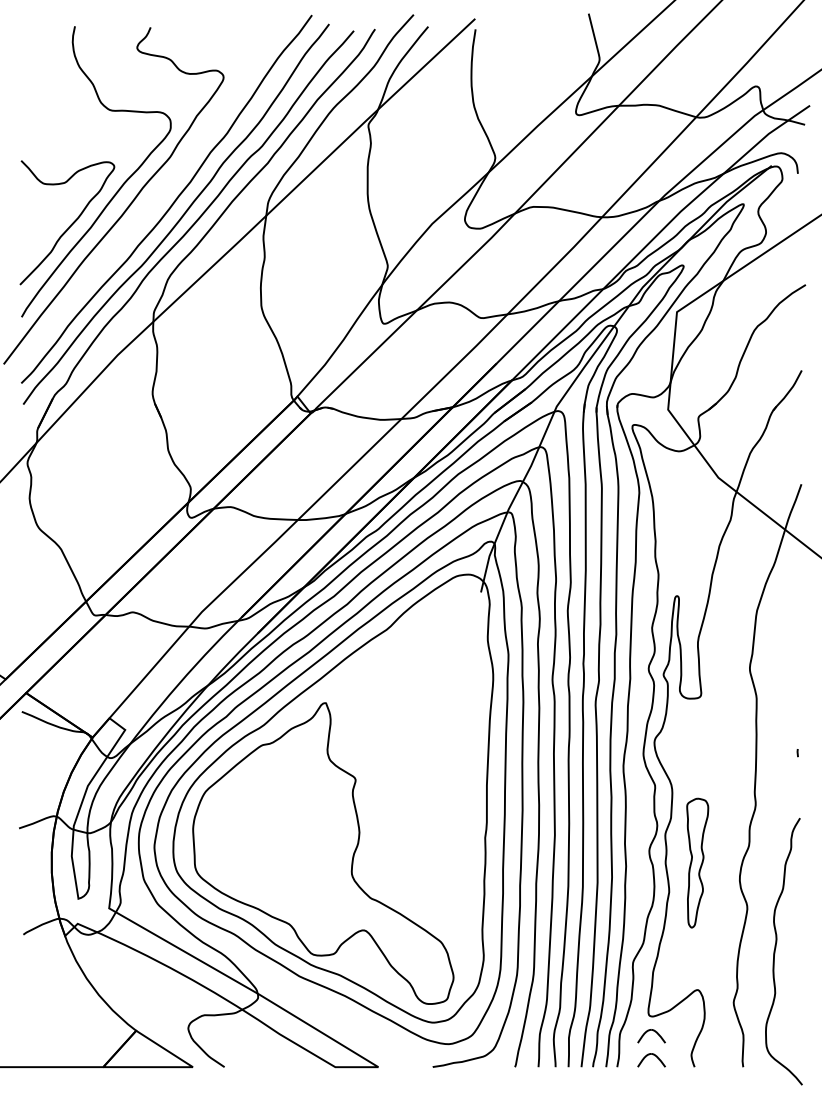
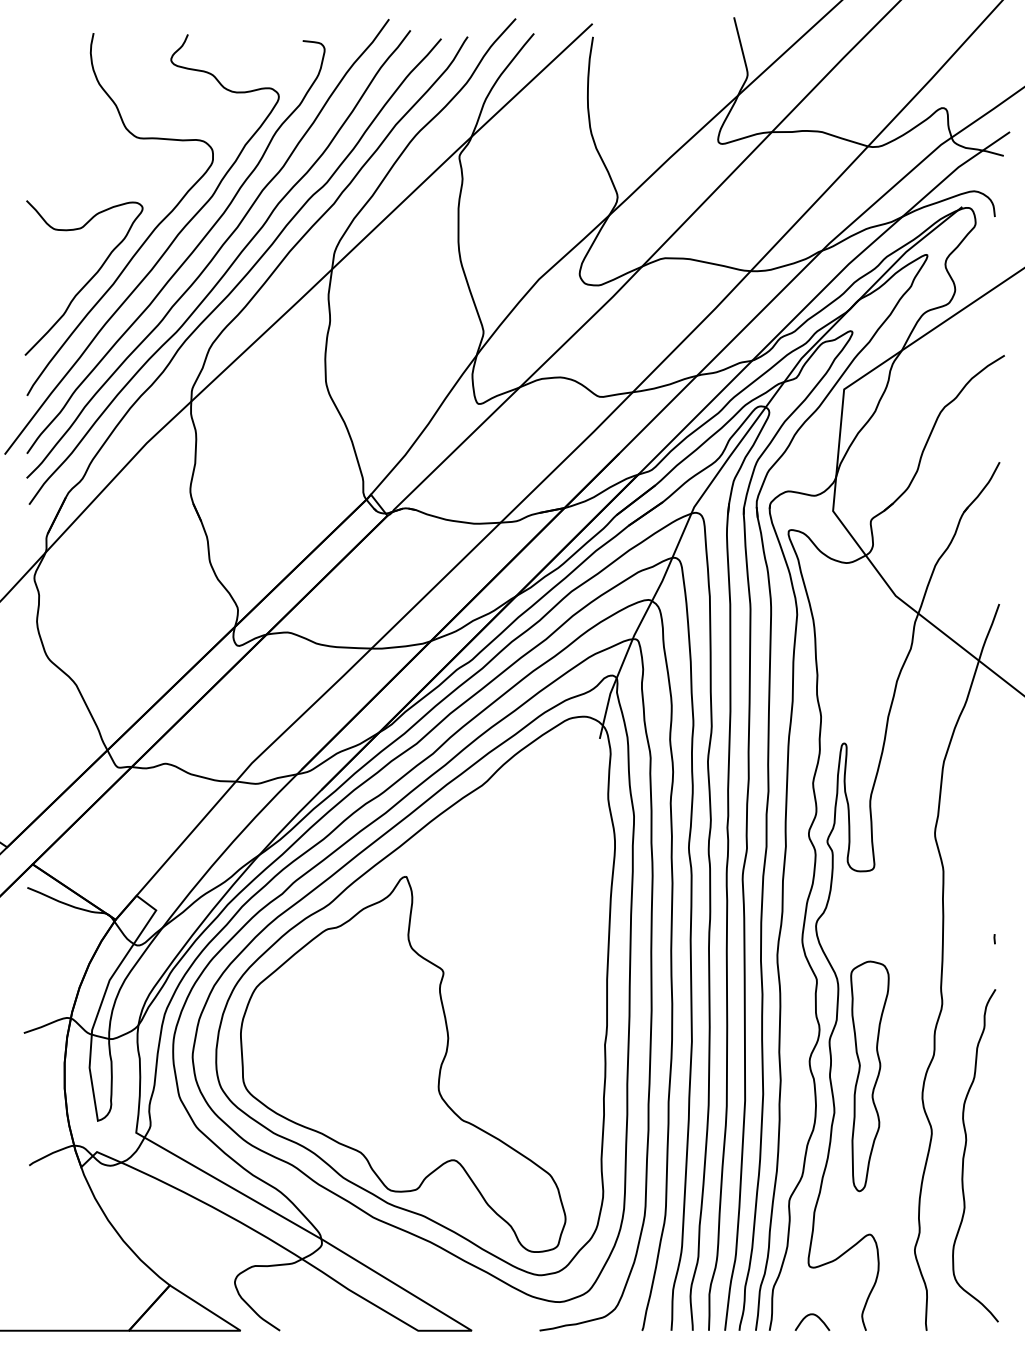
curve: (150, 205) -> (187, 256), added
part: (697, 863) -> (869, 1076), size x1.43
curve: (775, 949) -> (965, 1153), moved
part: (651, 1035) -> (812, 1291), removed

